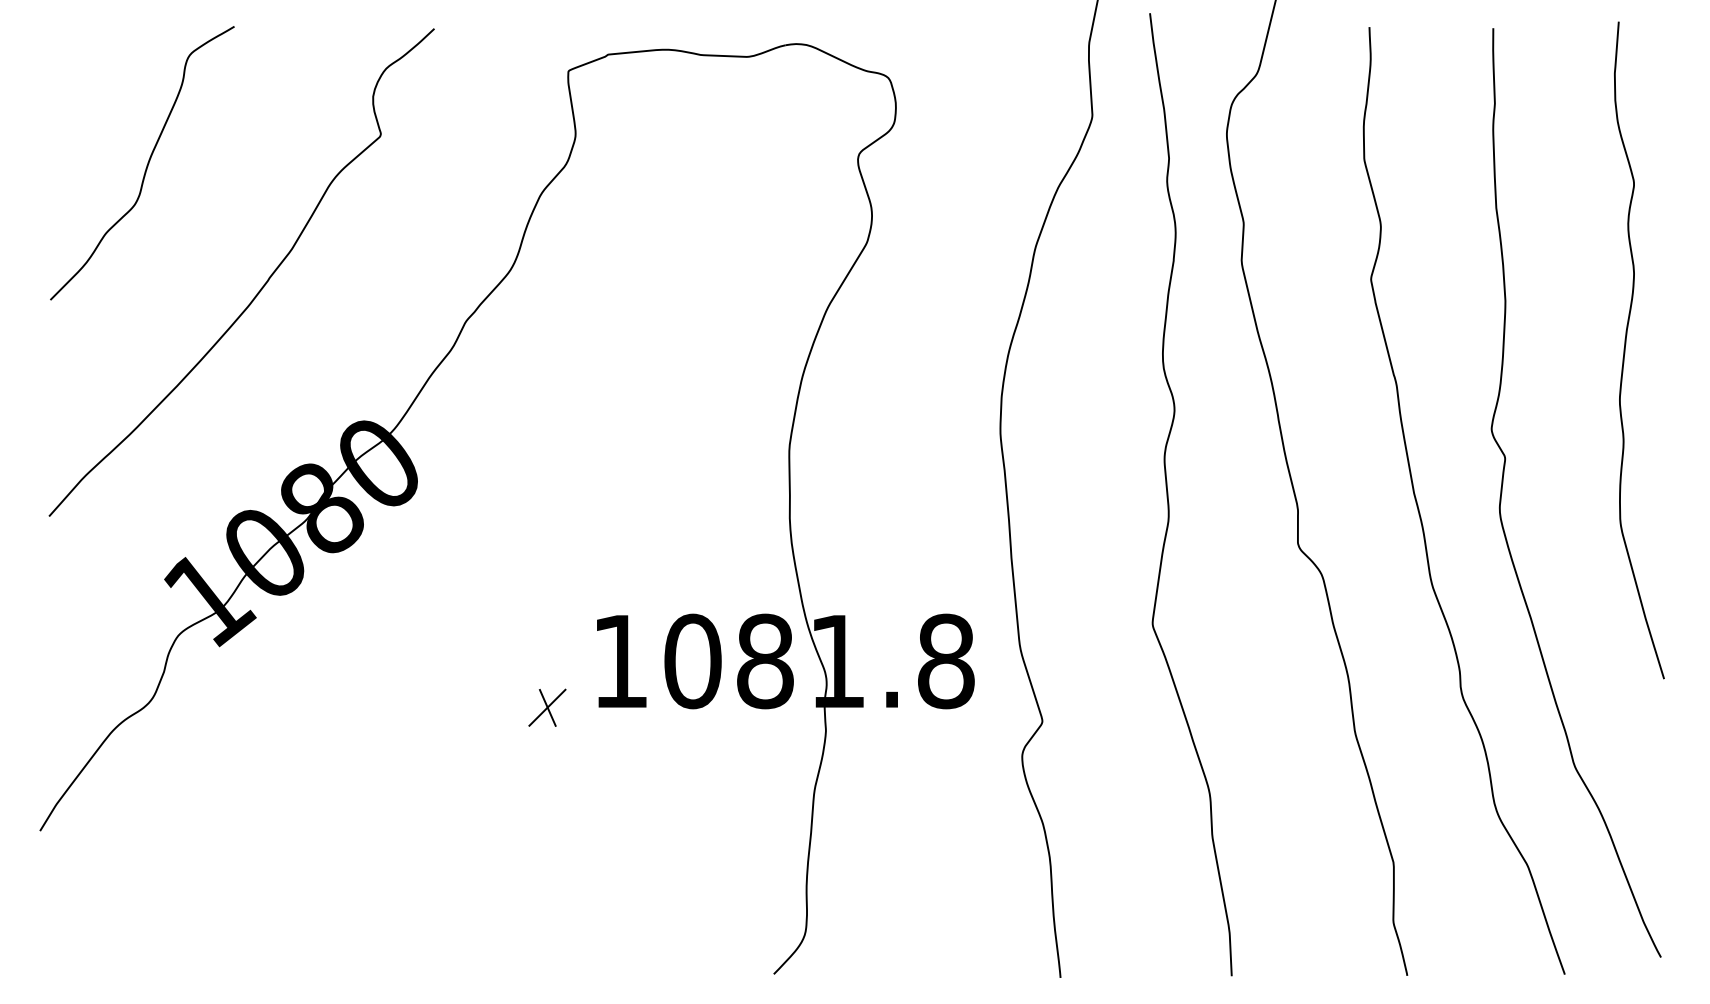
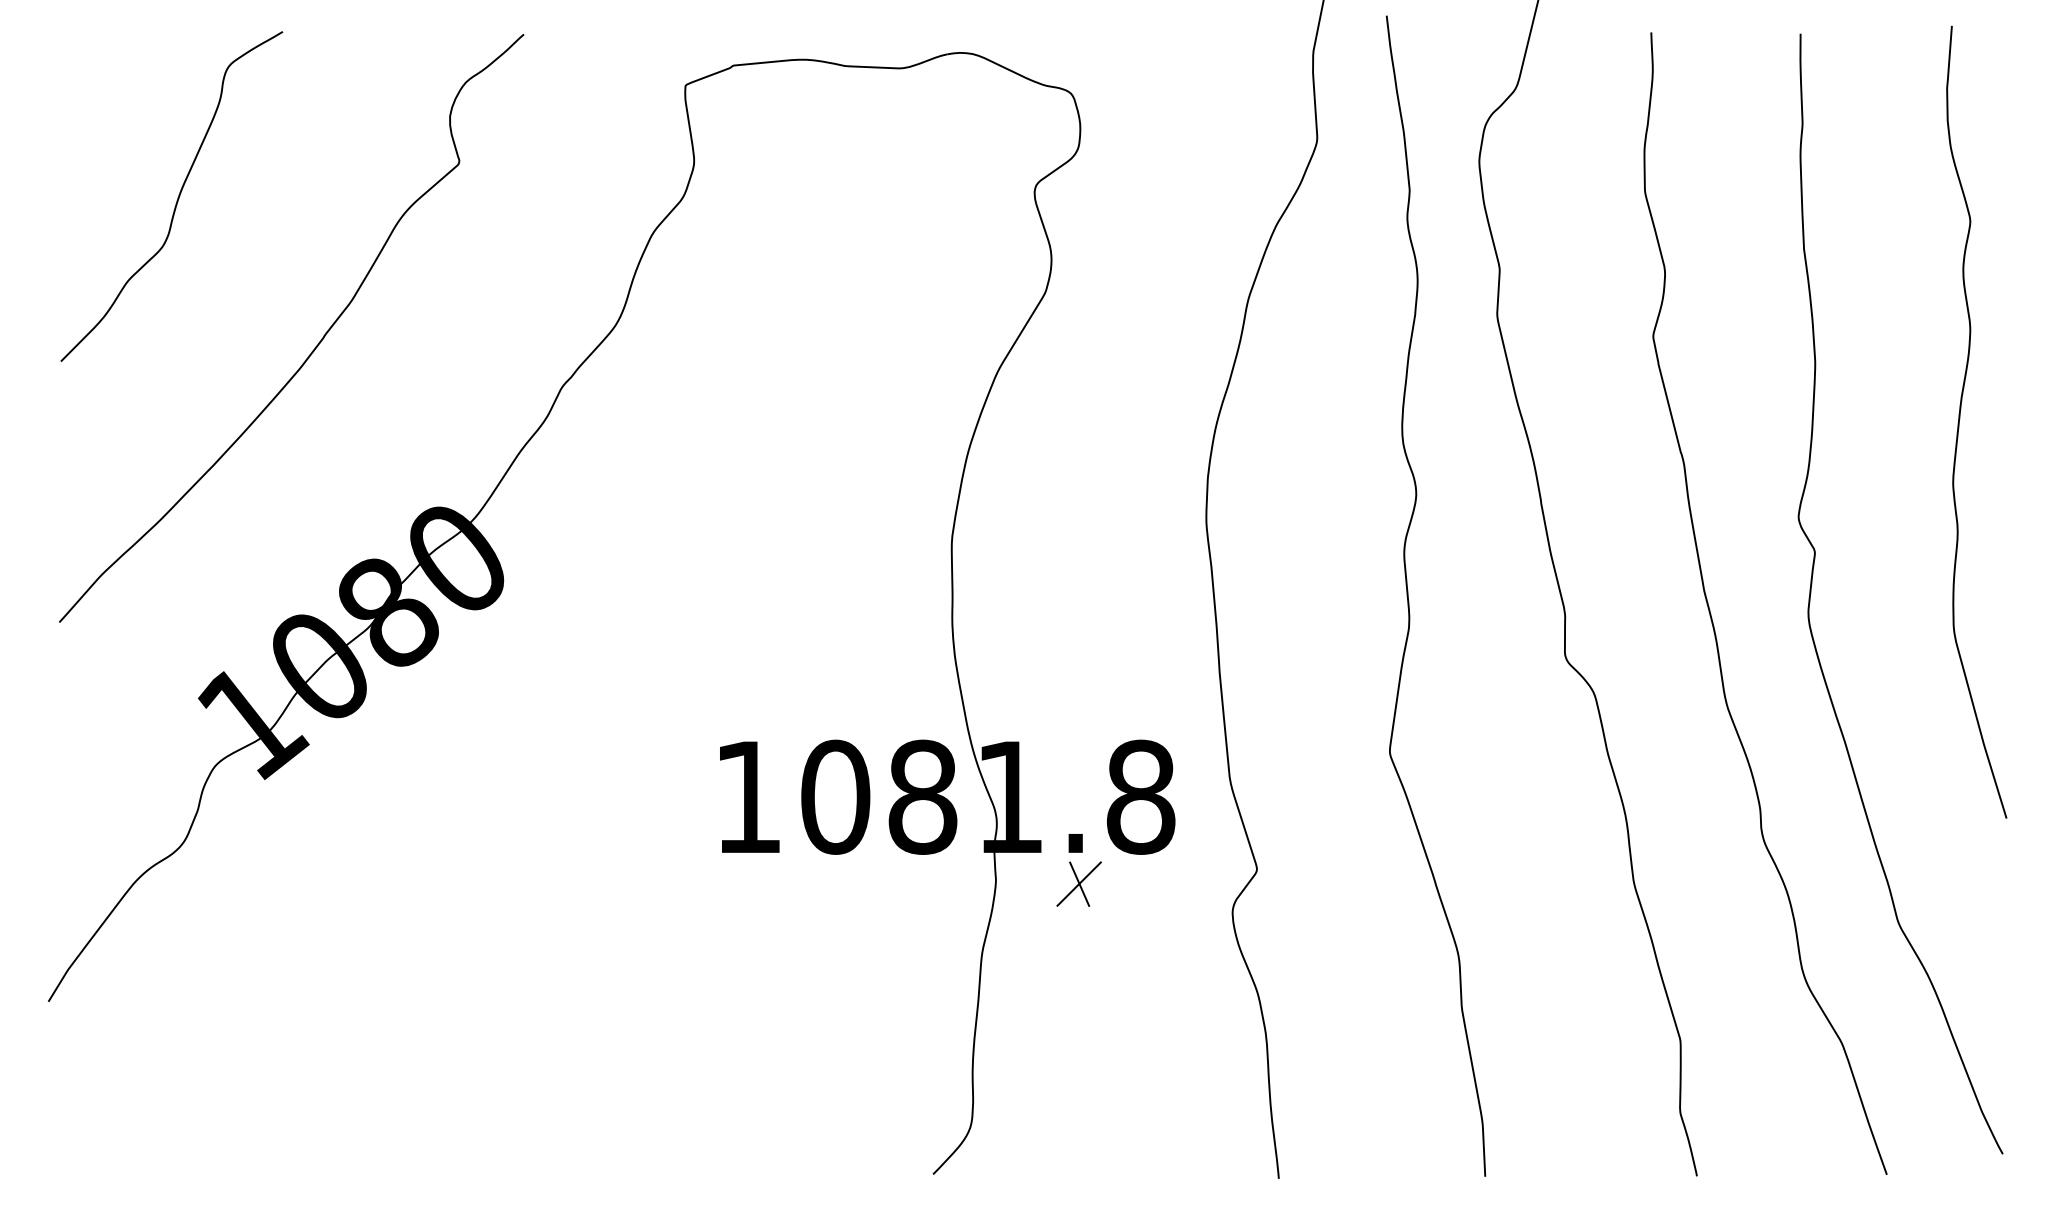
part: (546, 707) -> (1078, 883), moved

